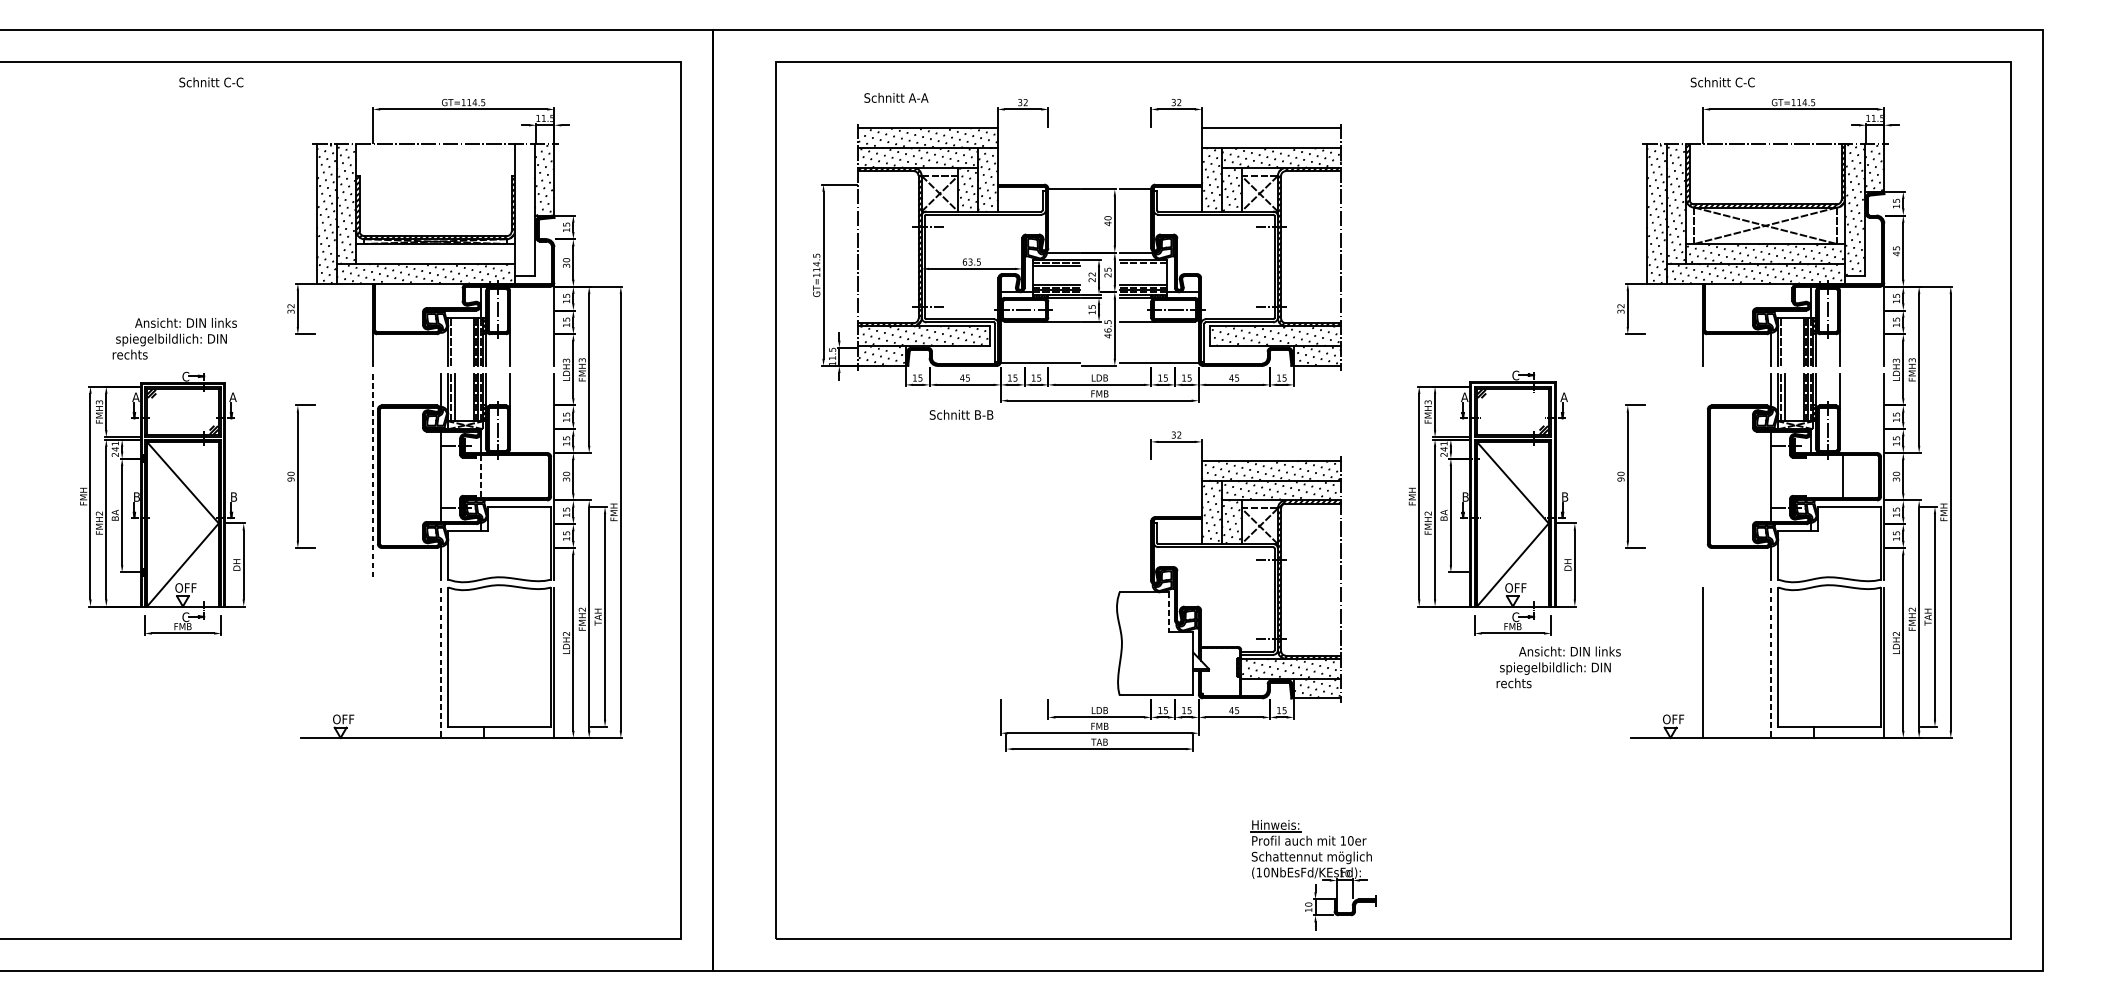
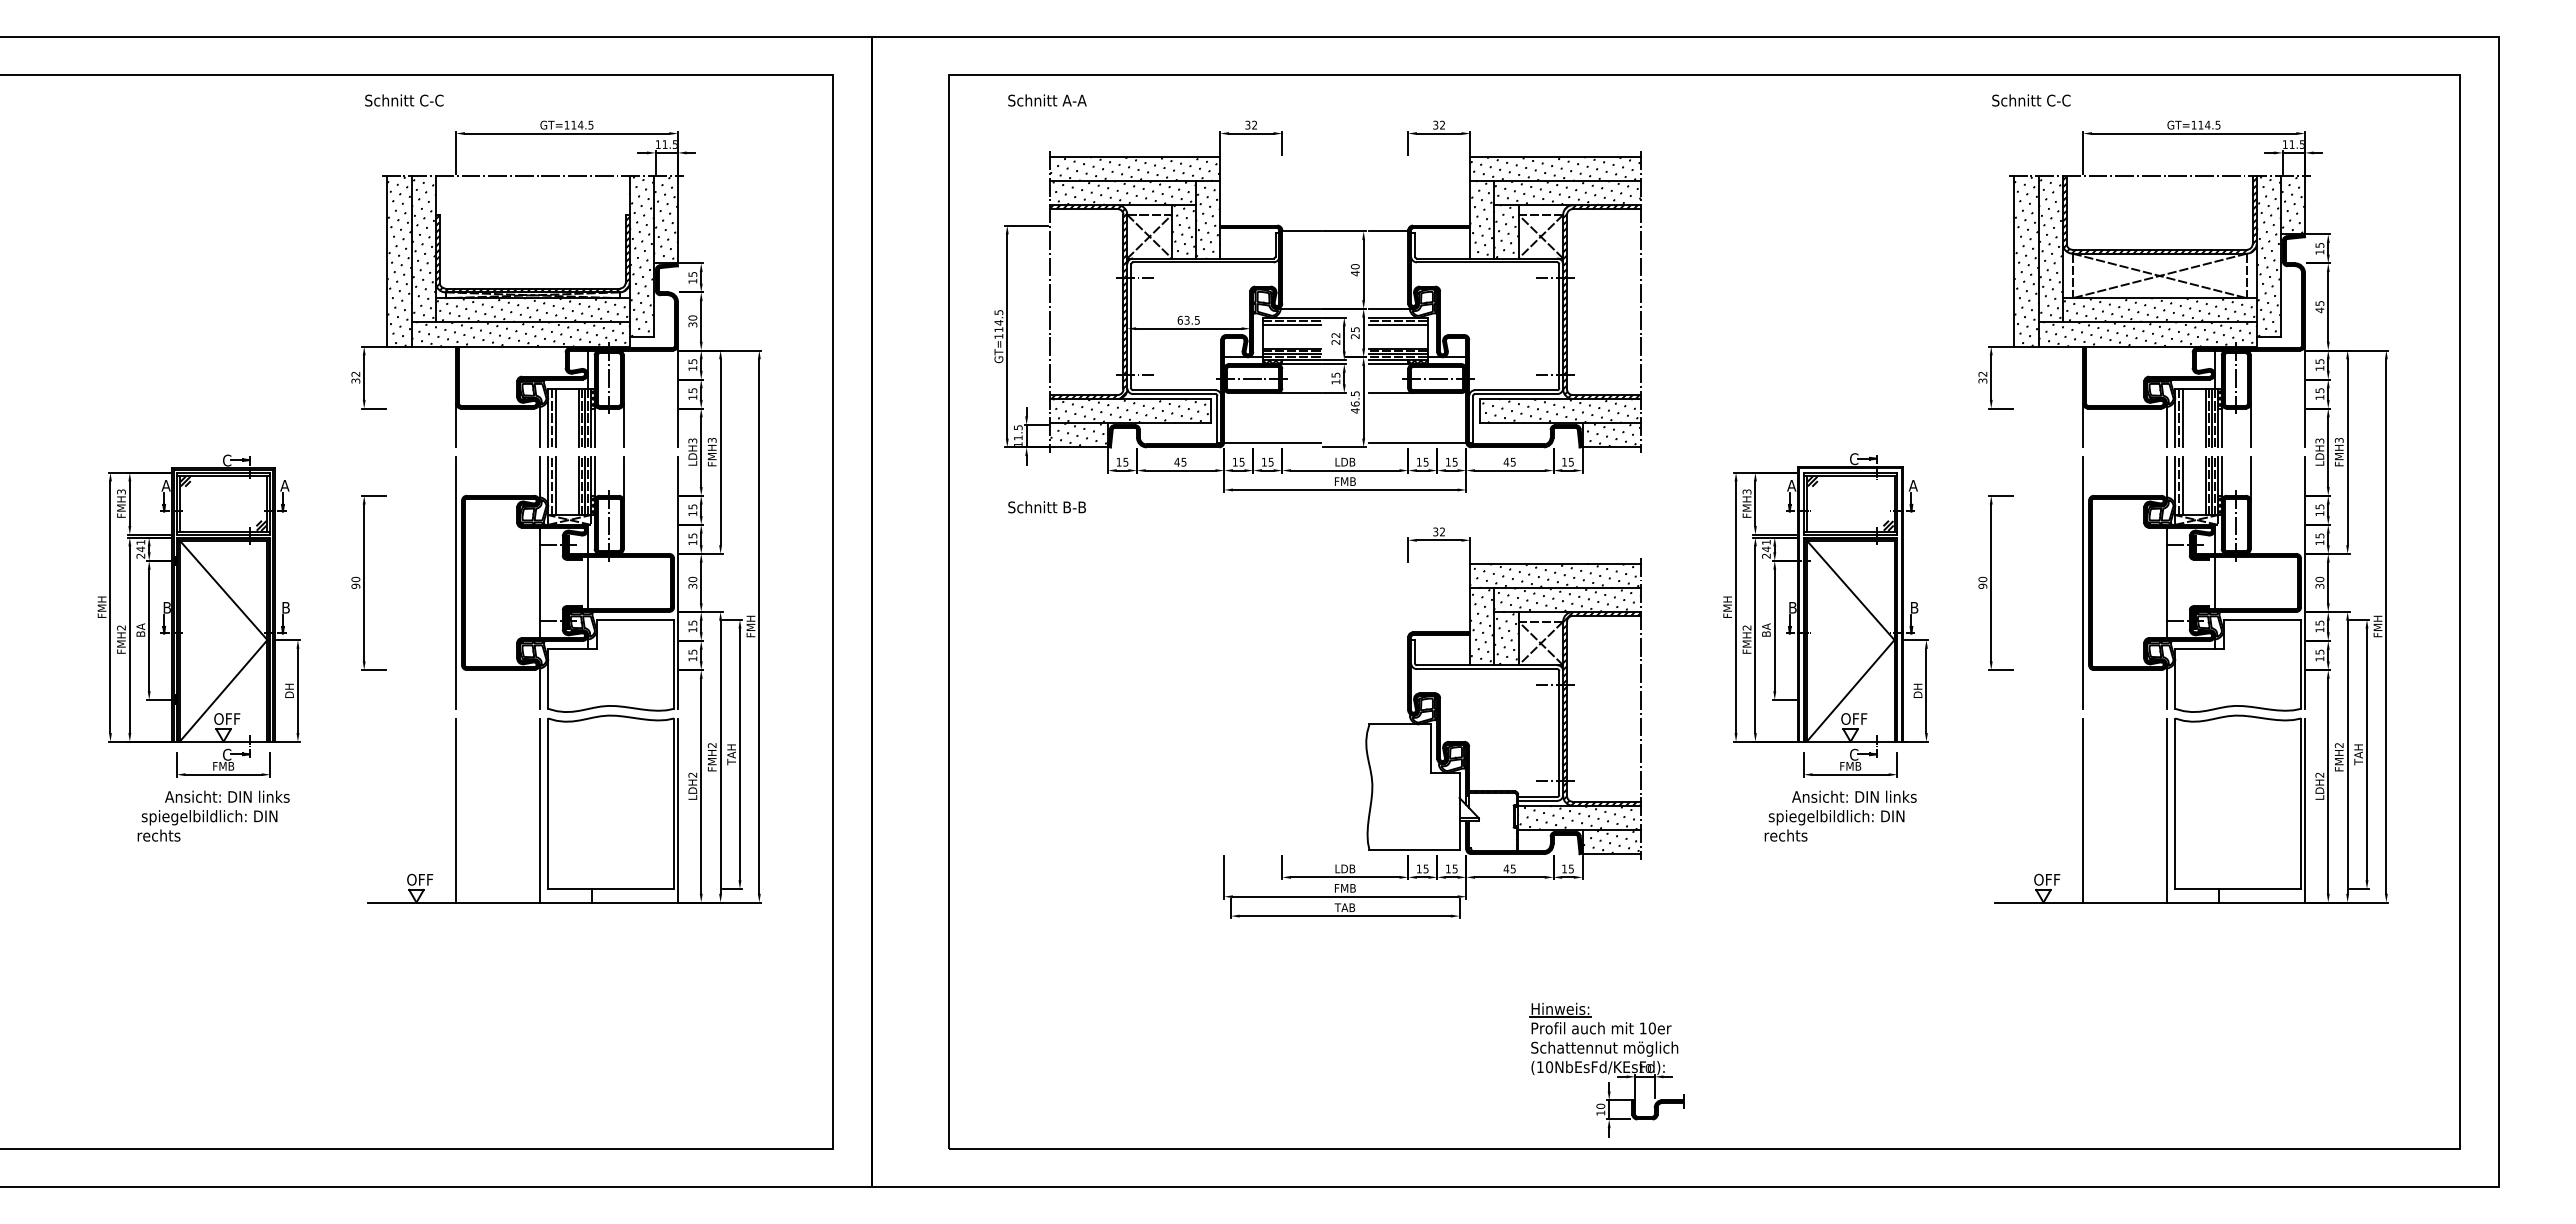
text: (211, 82) -> (404, 100), moved
text: (1722, 82) -> (2031, 100), moved
text: (896, 97) -> (1047, 100), moved
hatch: (1271, 137) -> (1555, 168), added
hatch: (524, 209) -> (641, 256), added
hatch: (435, 254) -> (532, 310), added
line: (1143, 266) -> (1398, 325), added
text: (174, 338) -> (213, 815), moved
line: (454, 342) -> (555, 418), added
line: (1784, 342) -> (2182, 418), added
line: (441, 348) -> (539, 425), added
text: (961, 415) -> (1046, 507), moved
line: (373, 476) -> (456, 582), dashed -> solid
line: (1703, 476) -> (2083, 582), added
line: (1843, 476) -> (2214, 582), moved
line: (480, 477) -> (587, 583), dashed -> solid
line: (1169, 612) -> (1430, 749), dashed -> solid
line: (373, 662) -> (456, 810), added
line: (441, 663) -> (539, 811), dashed -> solid
line: (1771, 663) -> (2166, 811), dashed -> solid
text: (1558, 666) -> (1840, 815), moved

